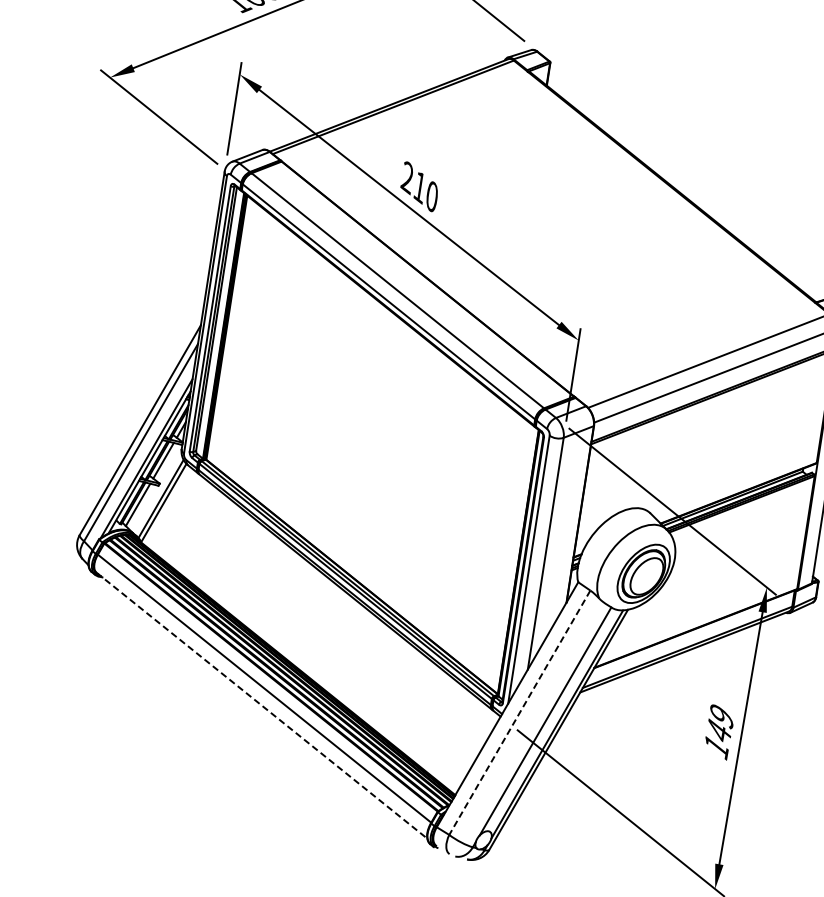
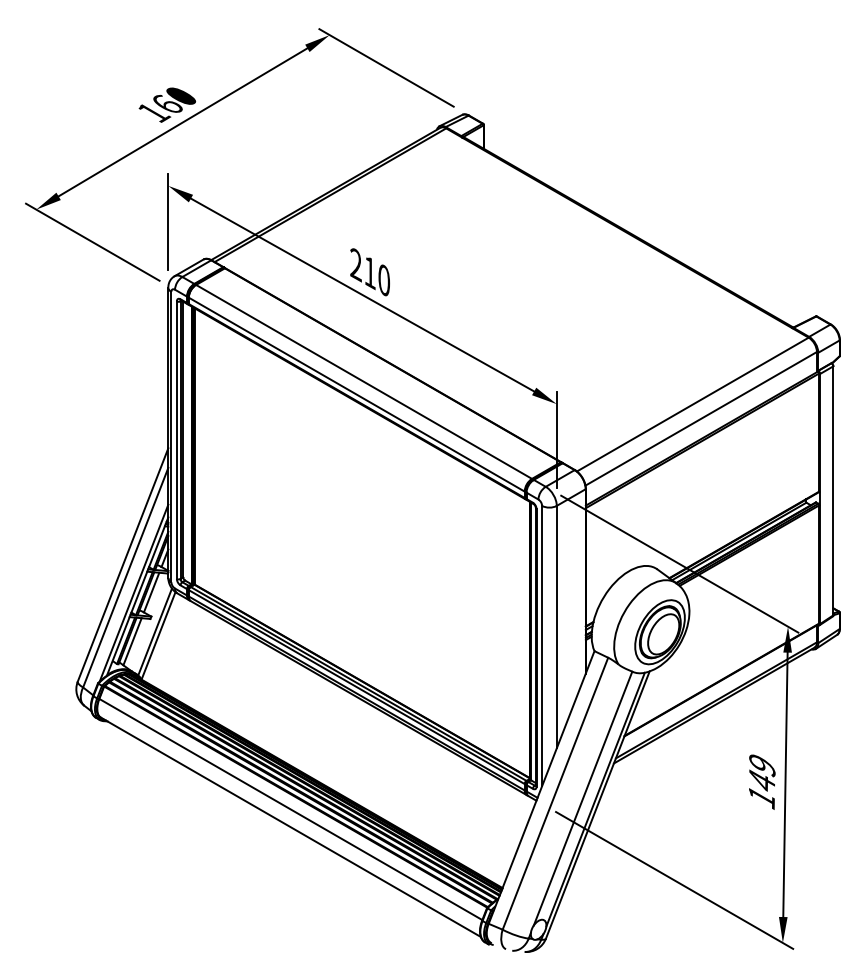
line: (262, 705) -> (291, 827), dashed -> solid
line: (519, 712) -> (555, 793), dashed -> solid

